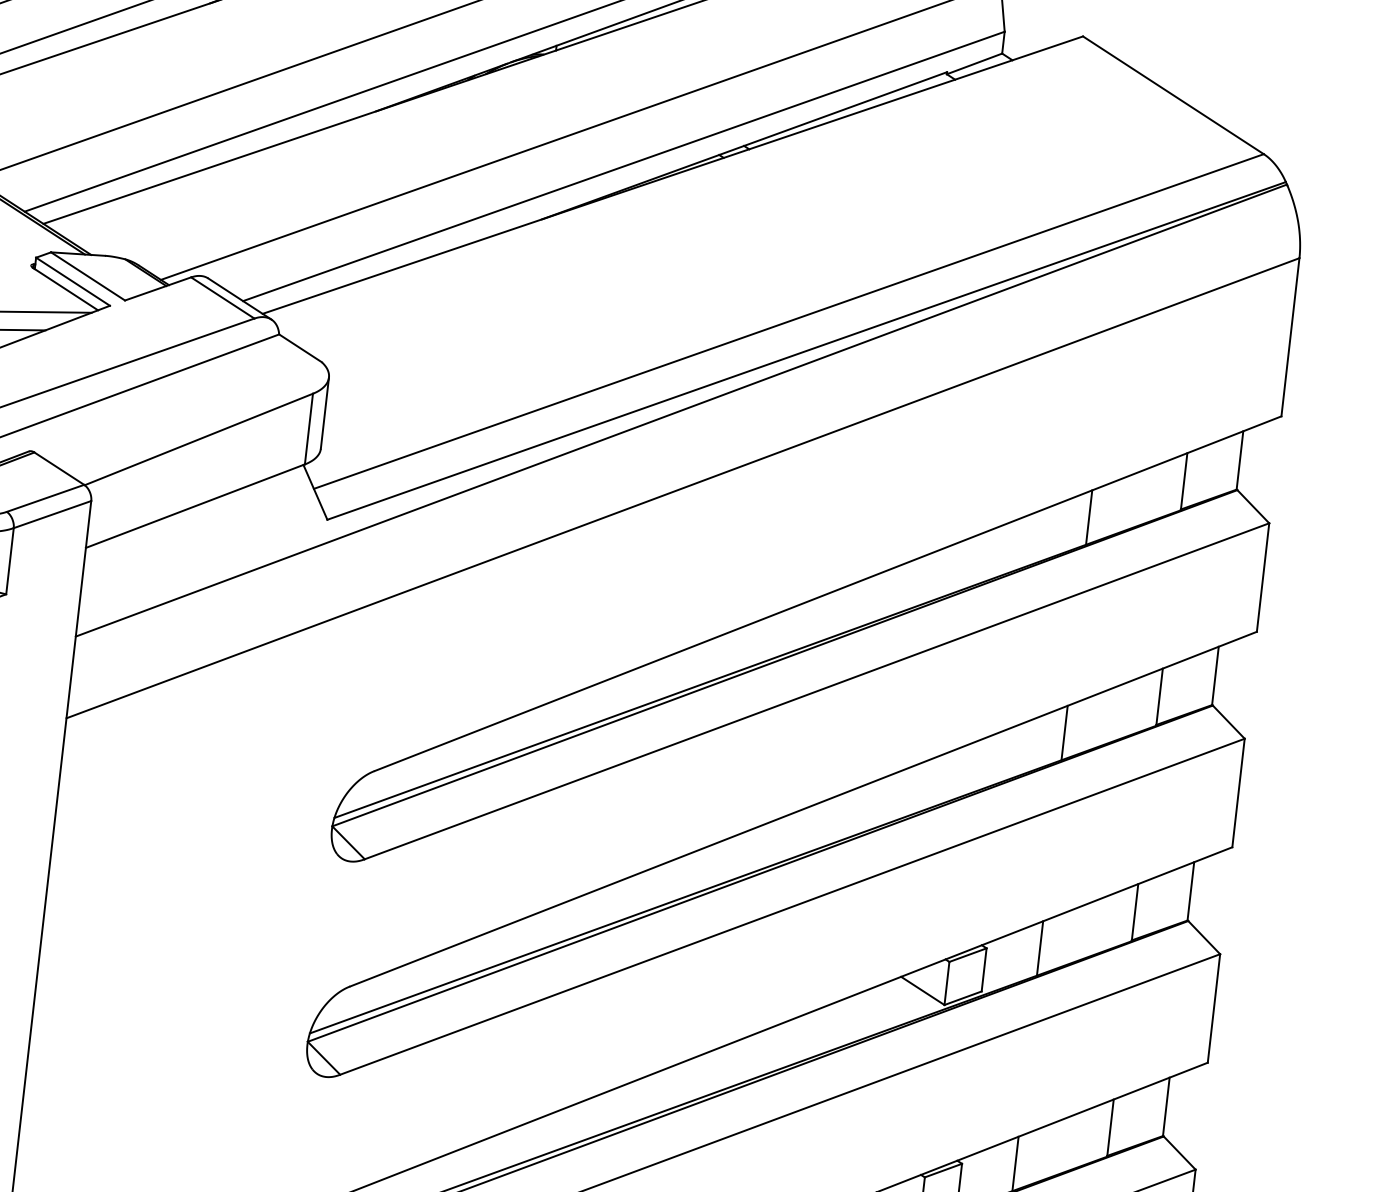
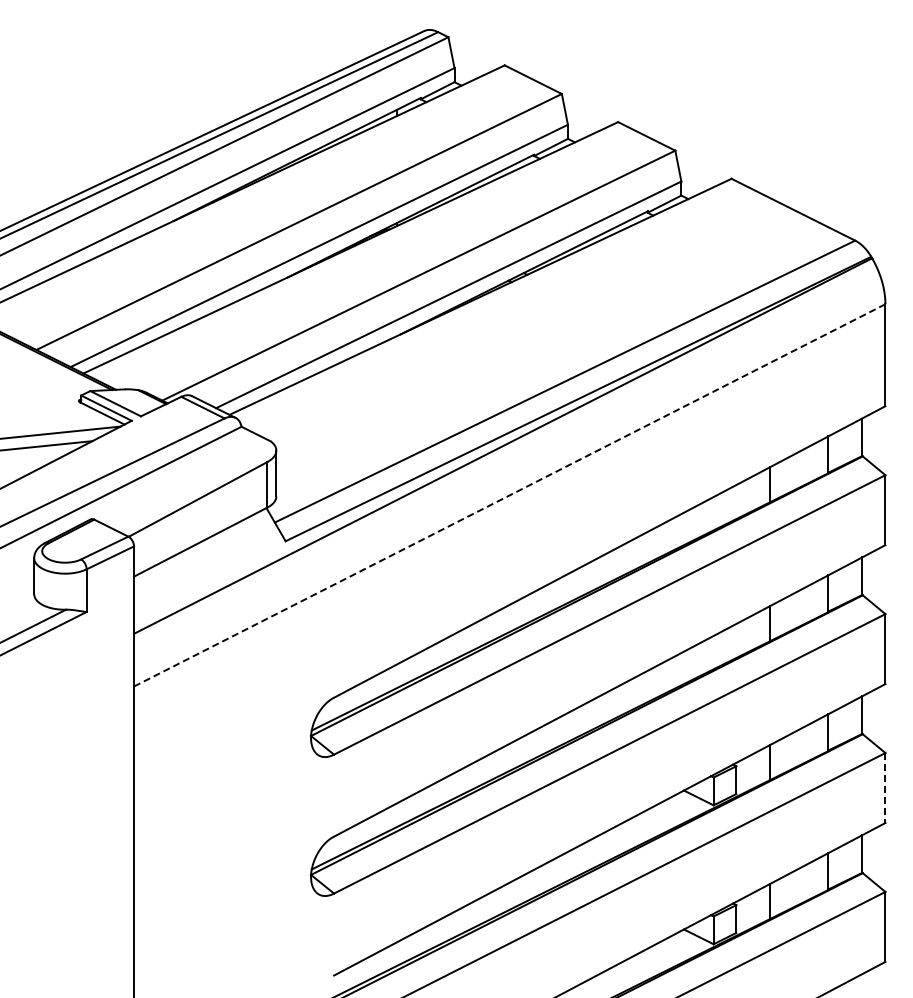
line: (682, 488) -> (509, 495), solid -> dashed
line: (1214, 1009) -> (885, 788), solid -> dashed

